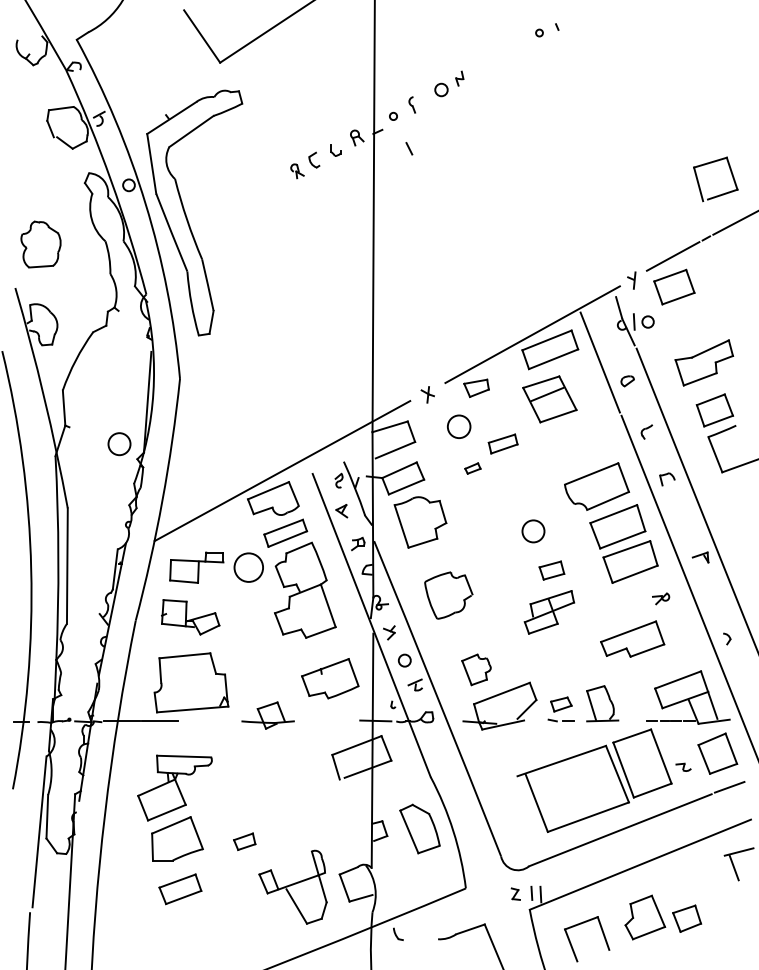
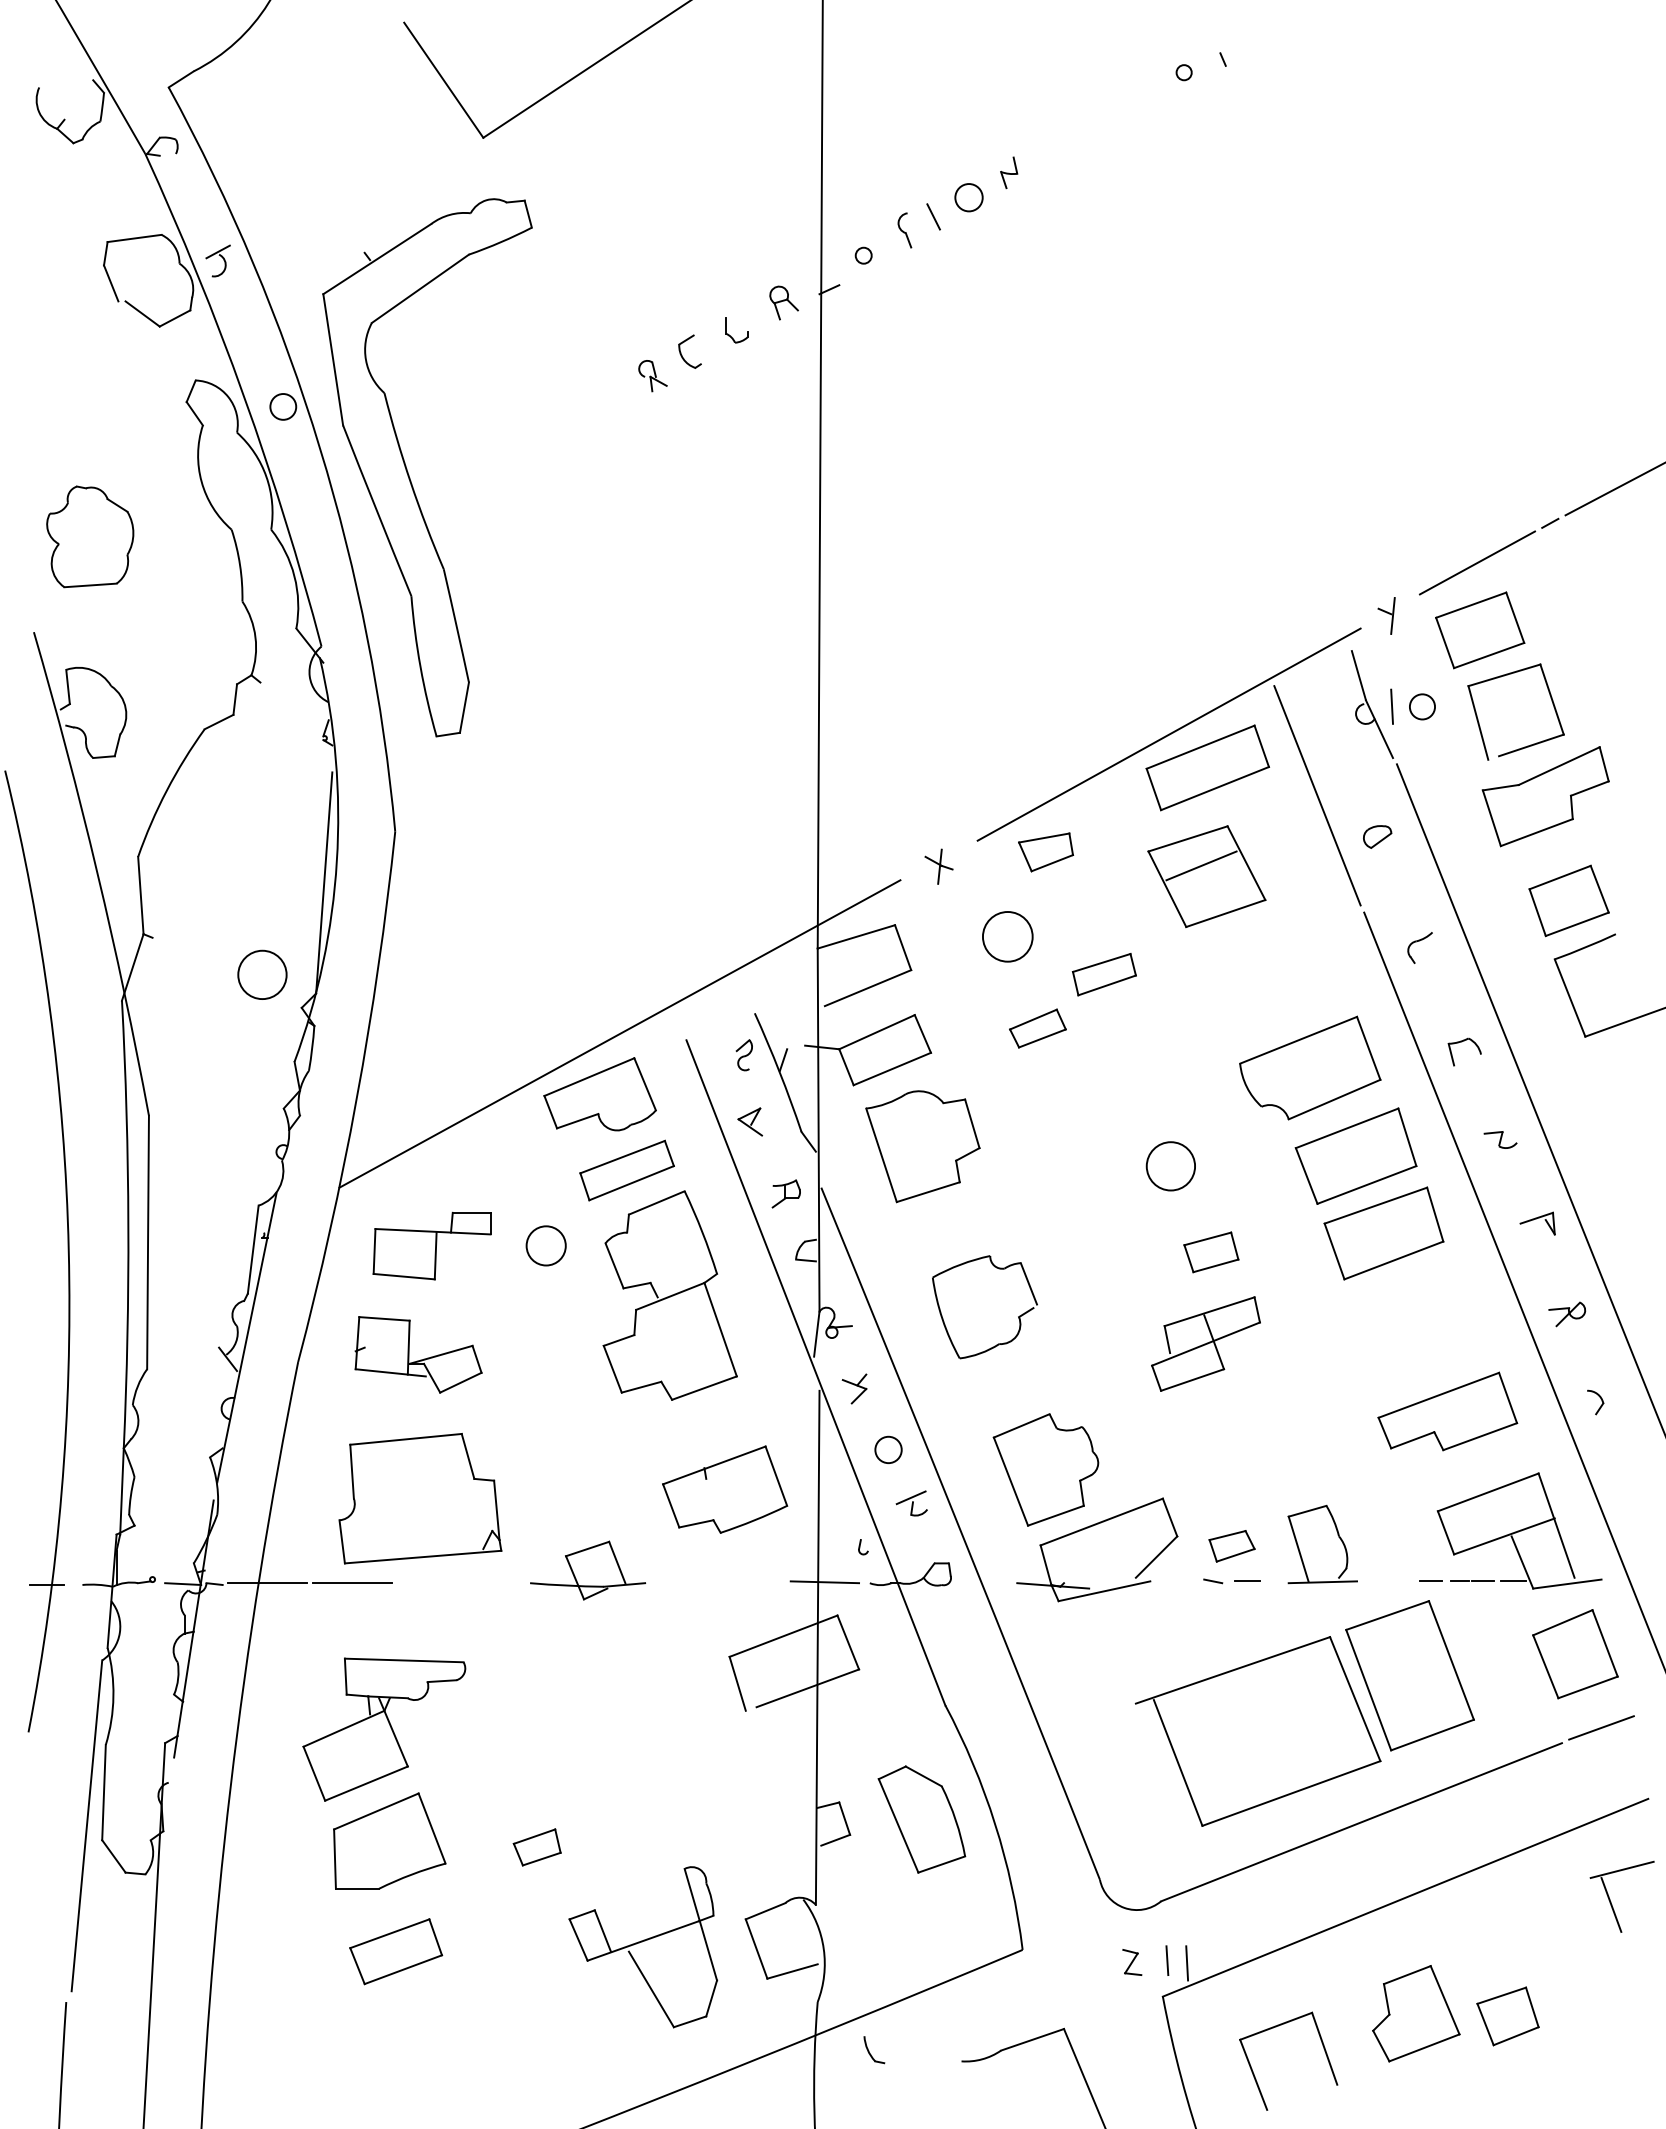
line: (409, 148) -> (933, 216), moved
part: (719, 194) -> (1524, 745), moved
part: (472, 468) -> (1037, 1028), size x1.67
circle: (248, 567) -> (545, 1245), size x0.62
part: (661, 598) -> (1568, 1313), moved
part: (632, 638) -> (1447, 1410), moved
part: (476, 669) -> (1045, 1469), size x1.67
part: (683, 766) -> (1500, 1138), moved

